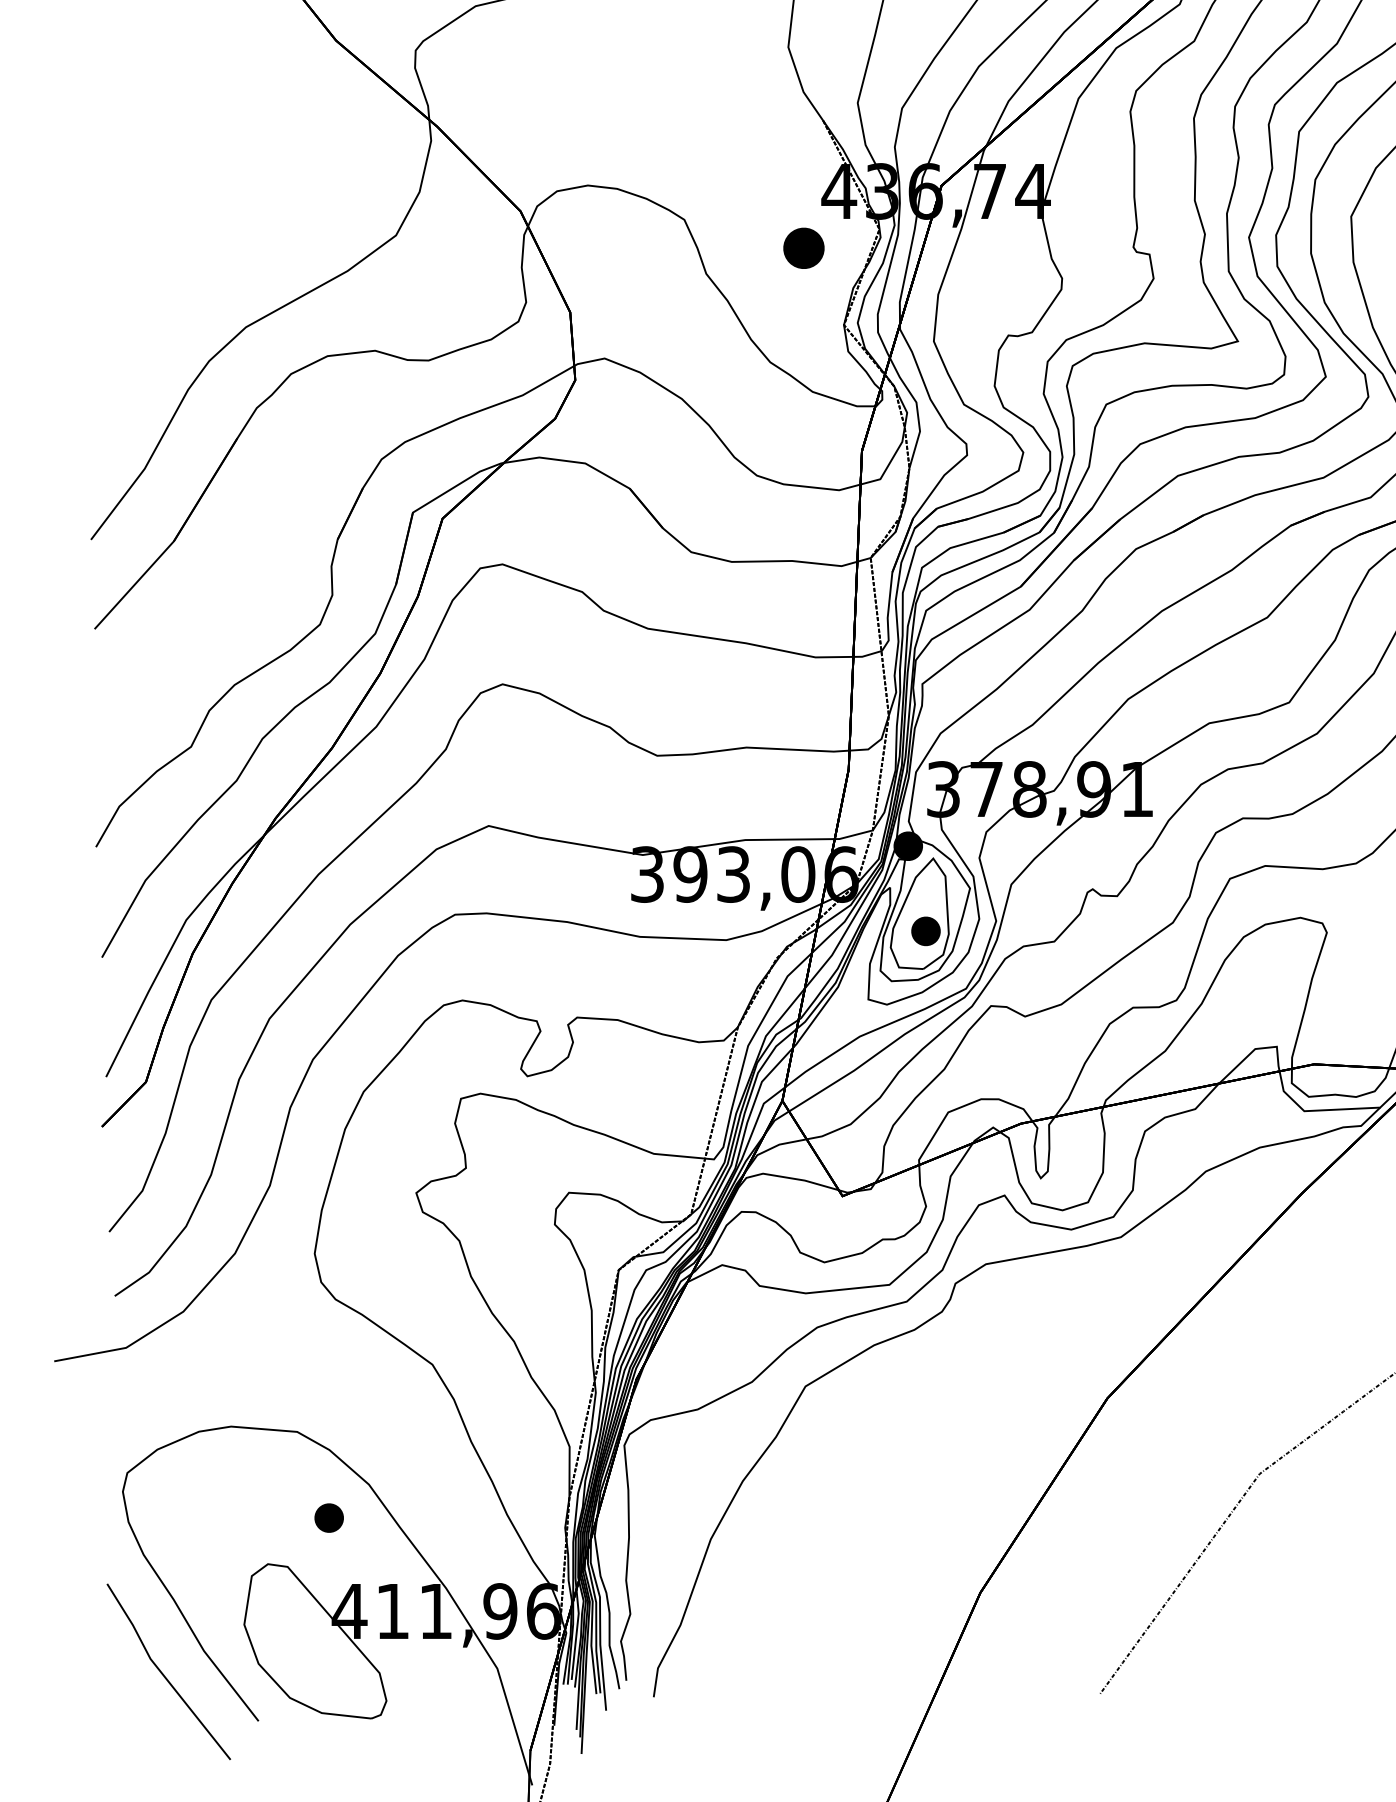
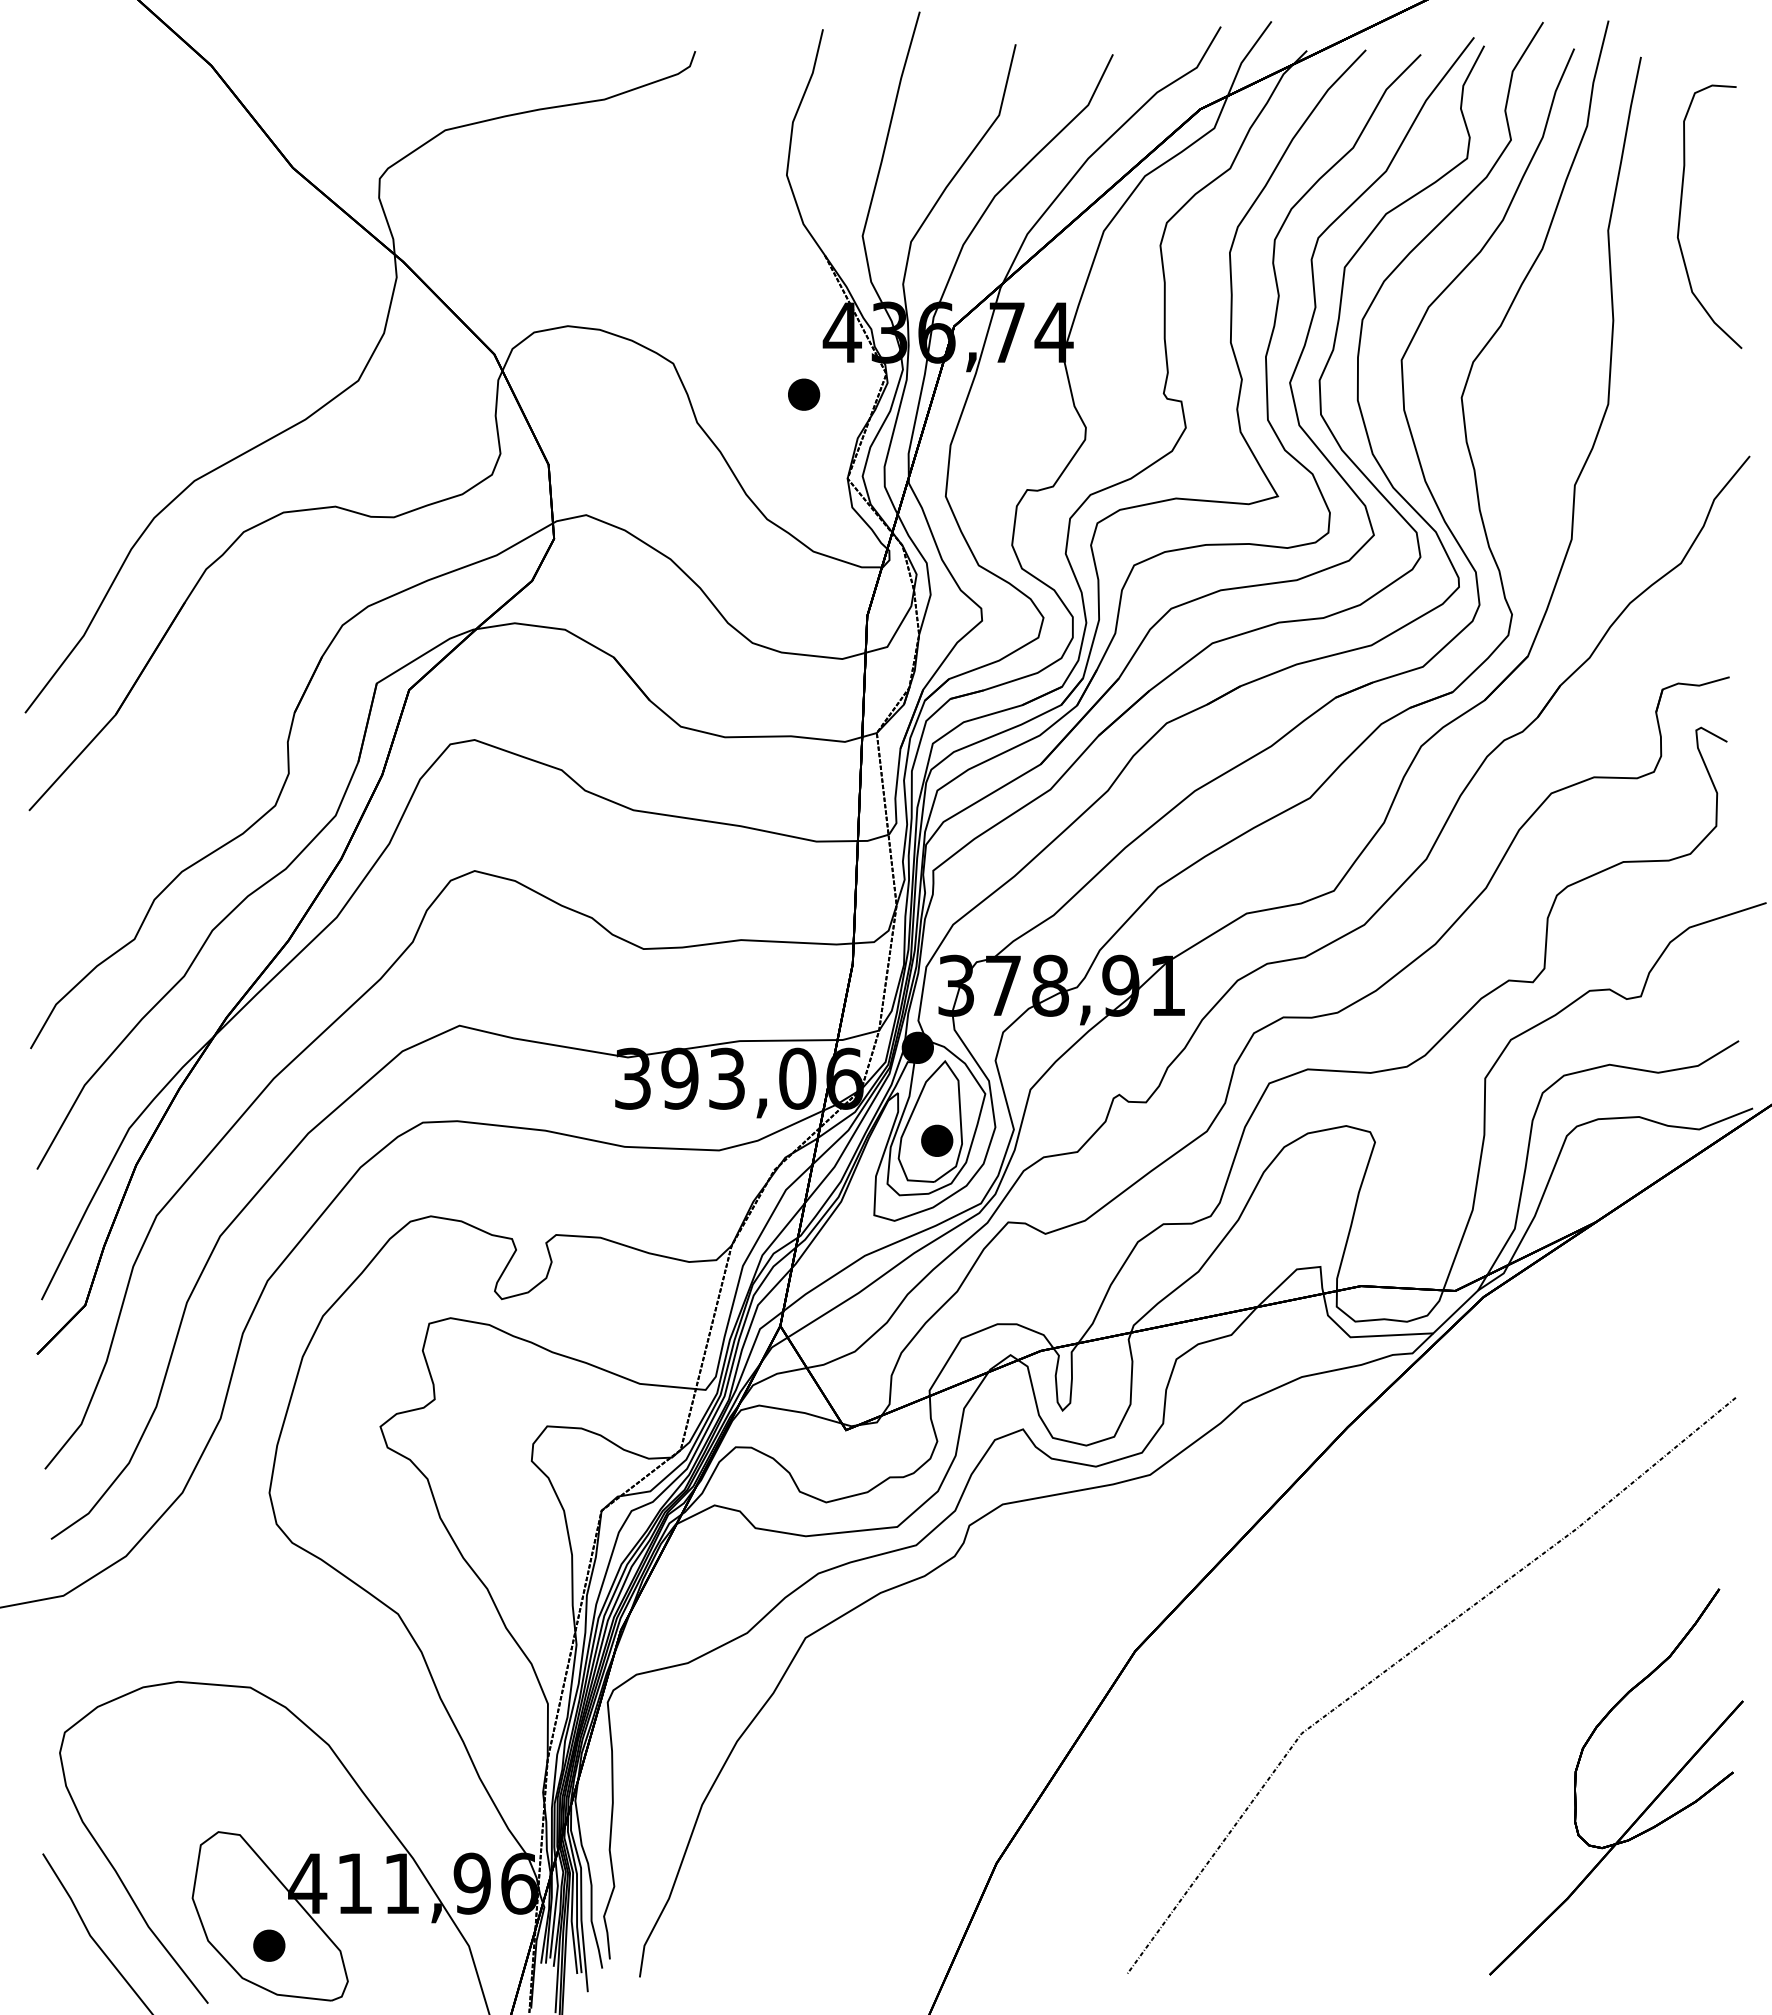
part: (804, 248) -> (804, 394), size x0.71
part: (329, 1517) -> (269, 1945), moved

